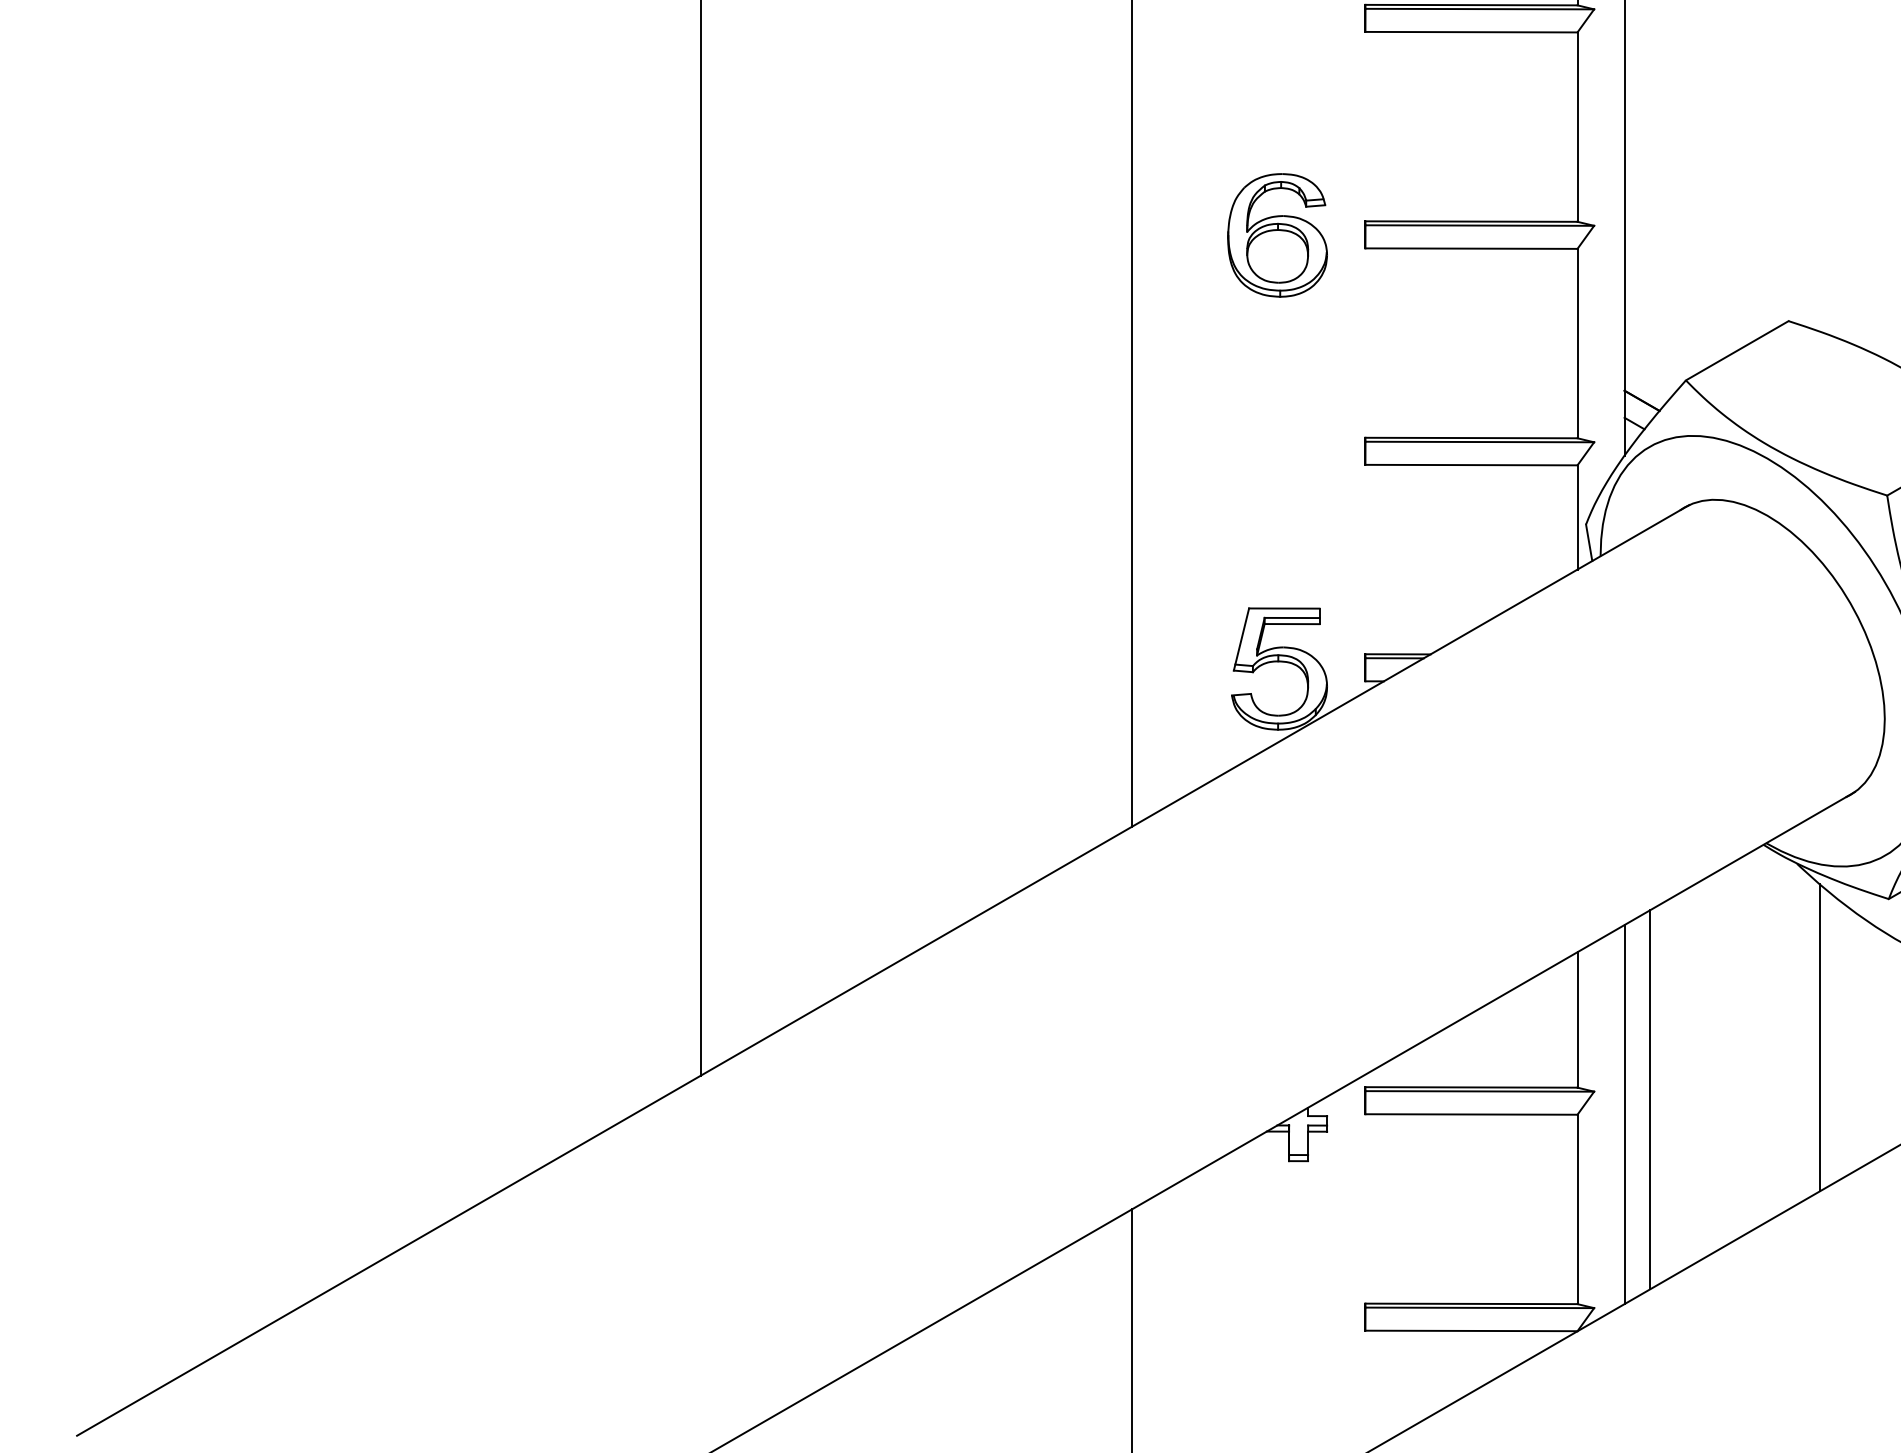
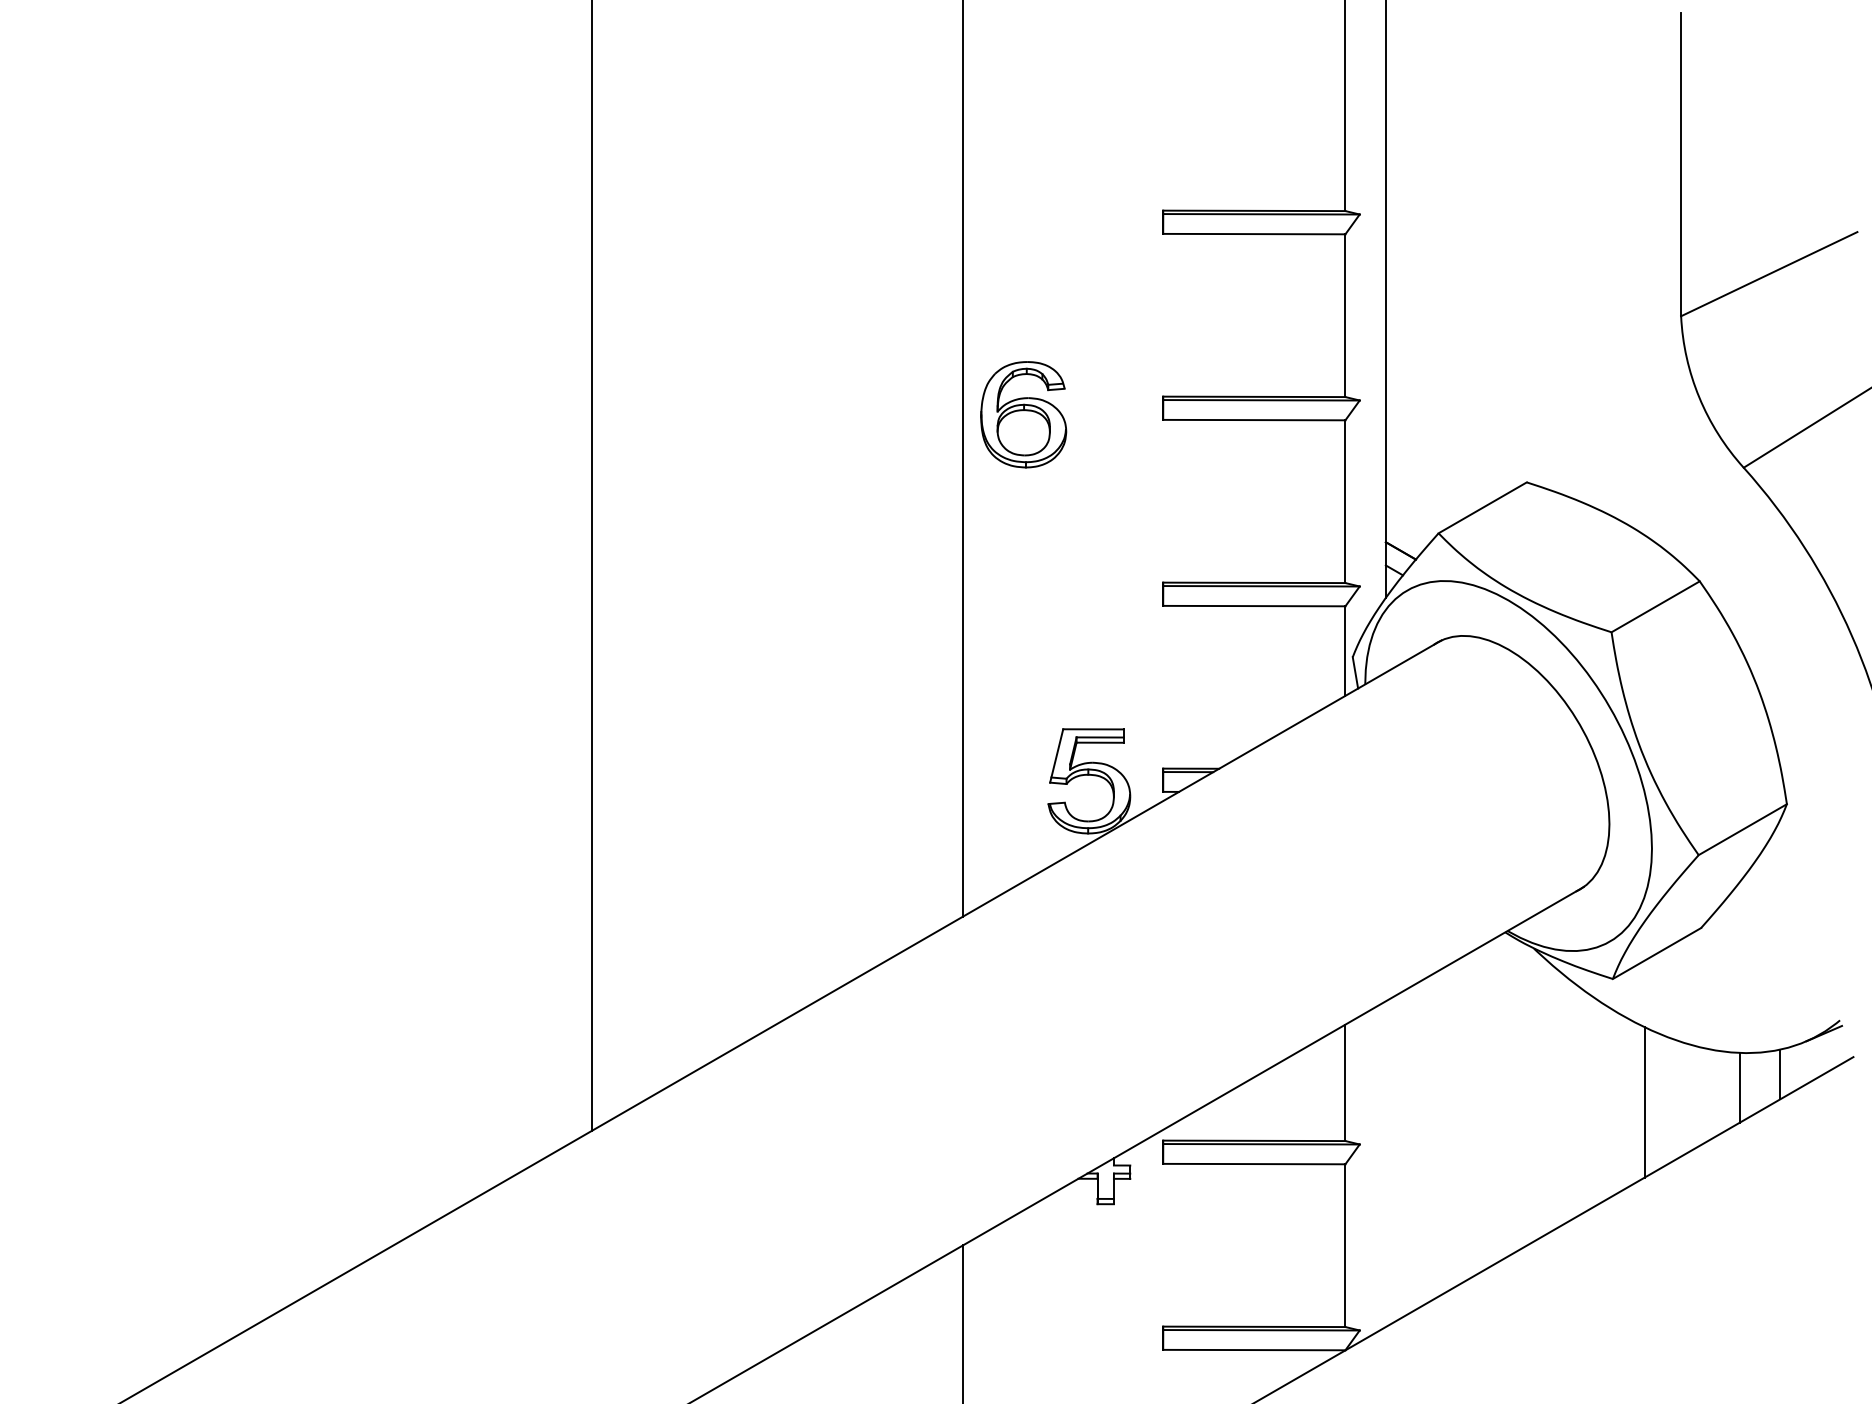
part: (1277, 235) -> (1023, 414), moved
line: (1819, 1038) -> (1553, 1098), removed
line: (1649, 1099) -> (1407, 1151), removed
line: (1624, 1114) -> (1385, 1164), removed

